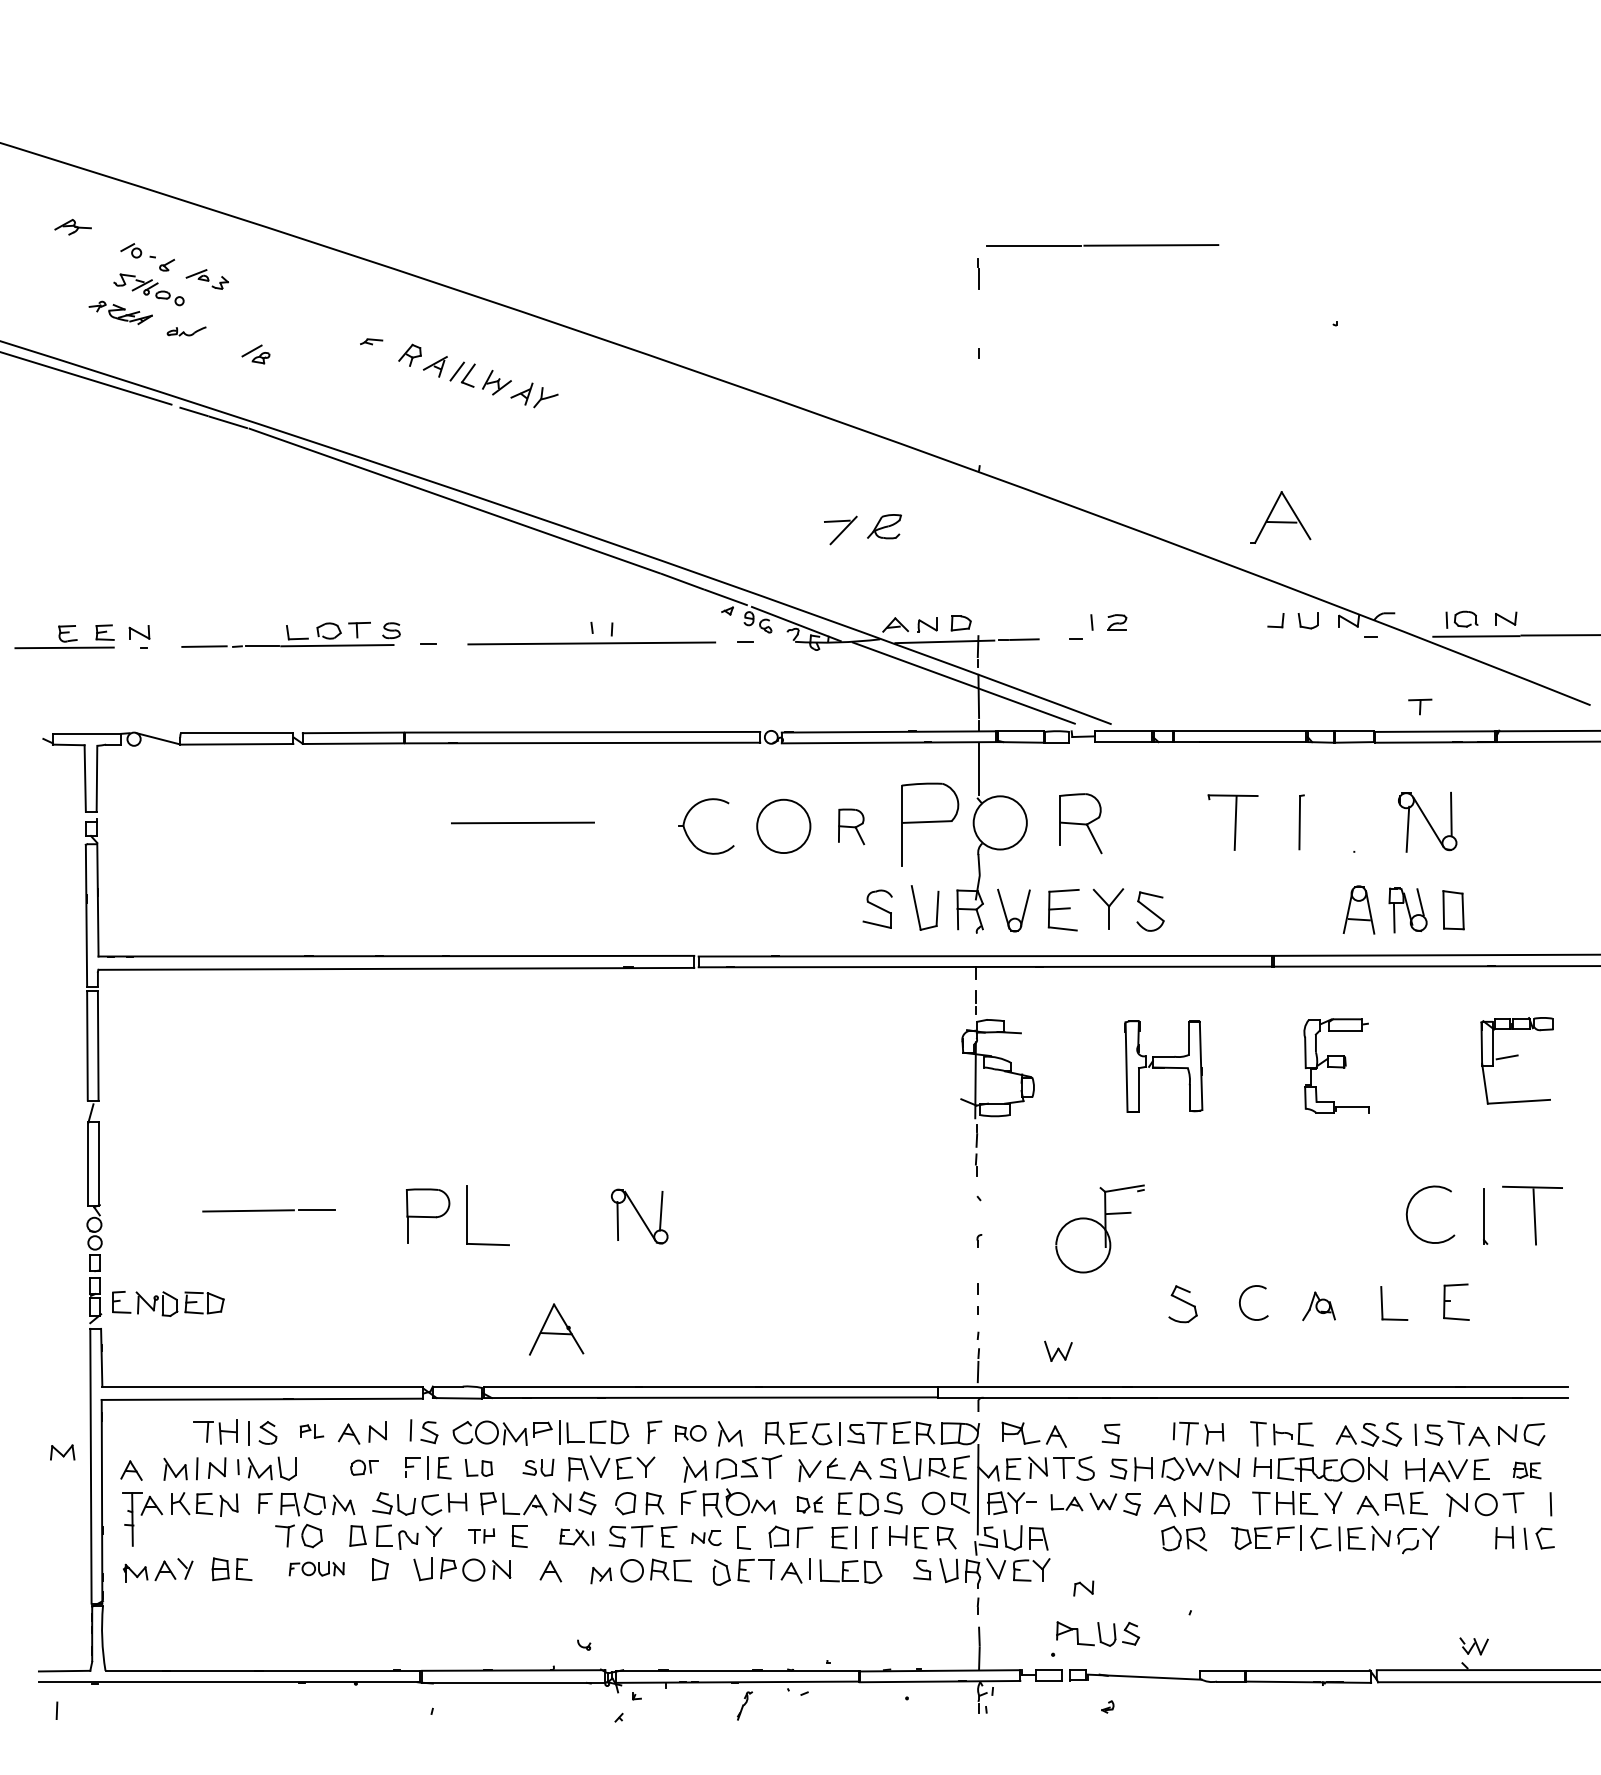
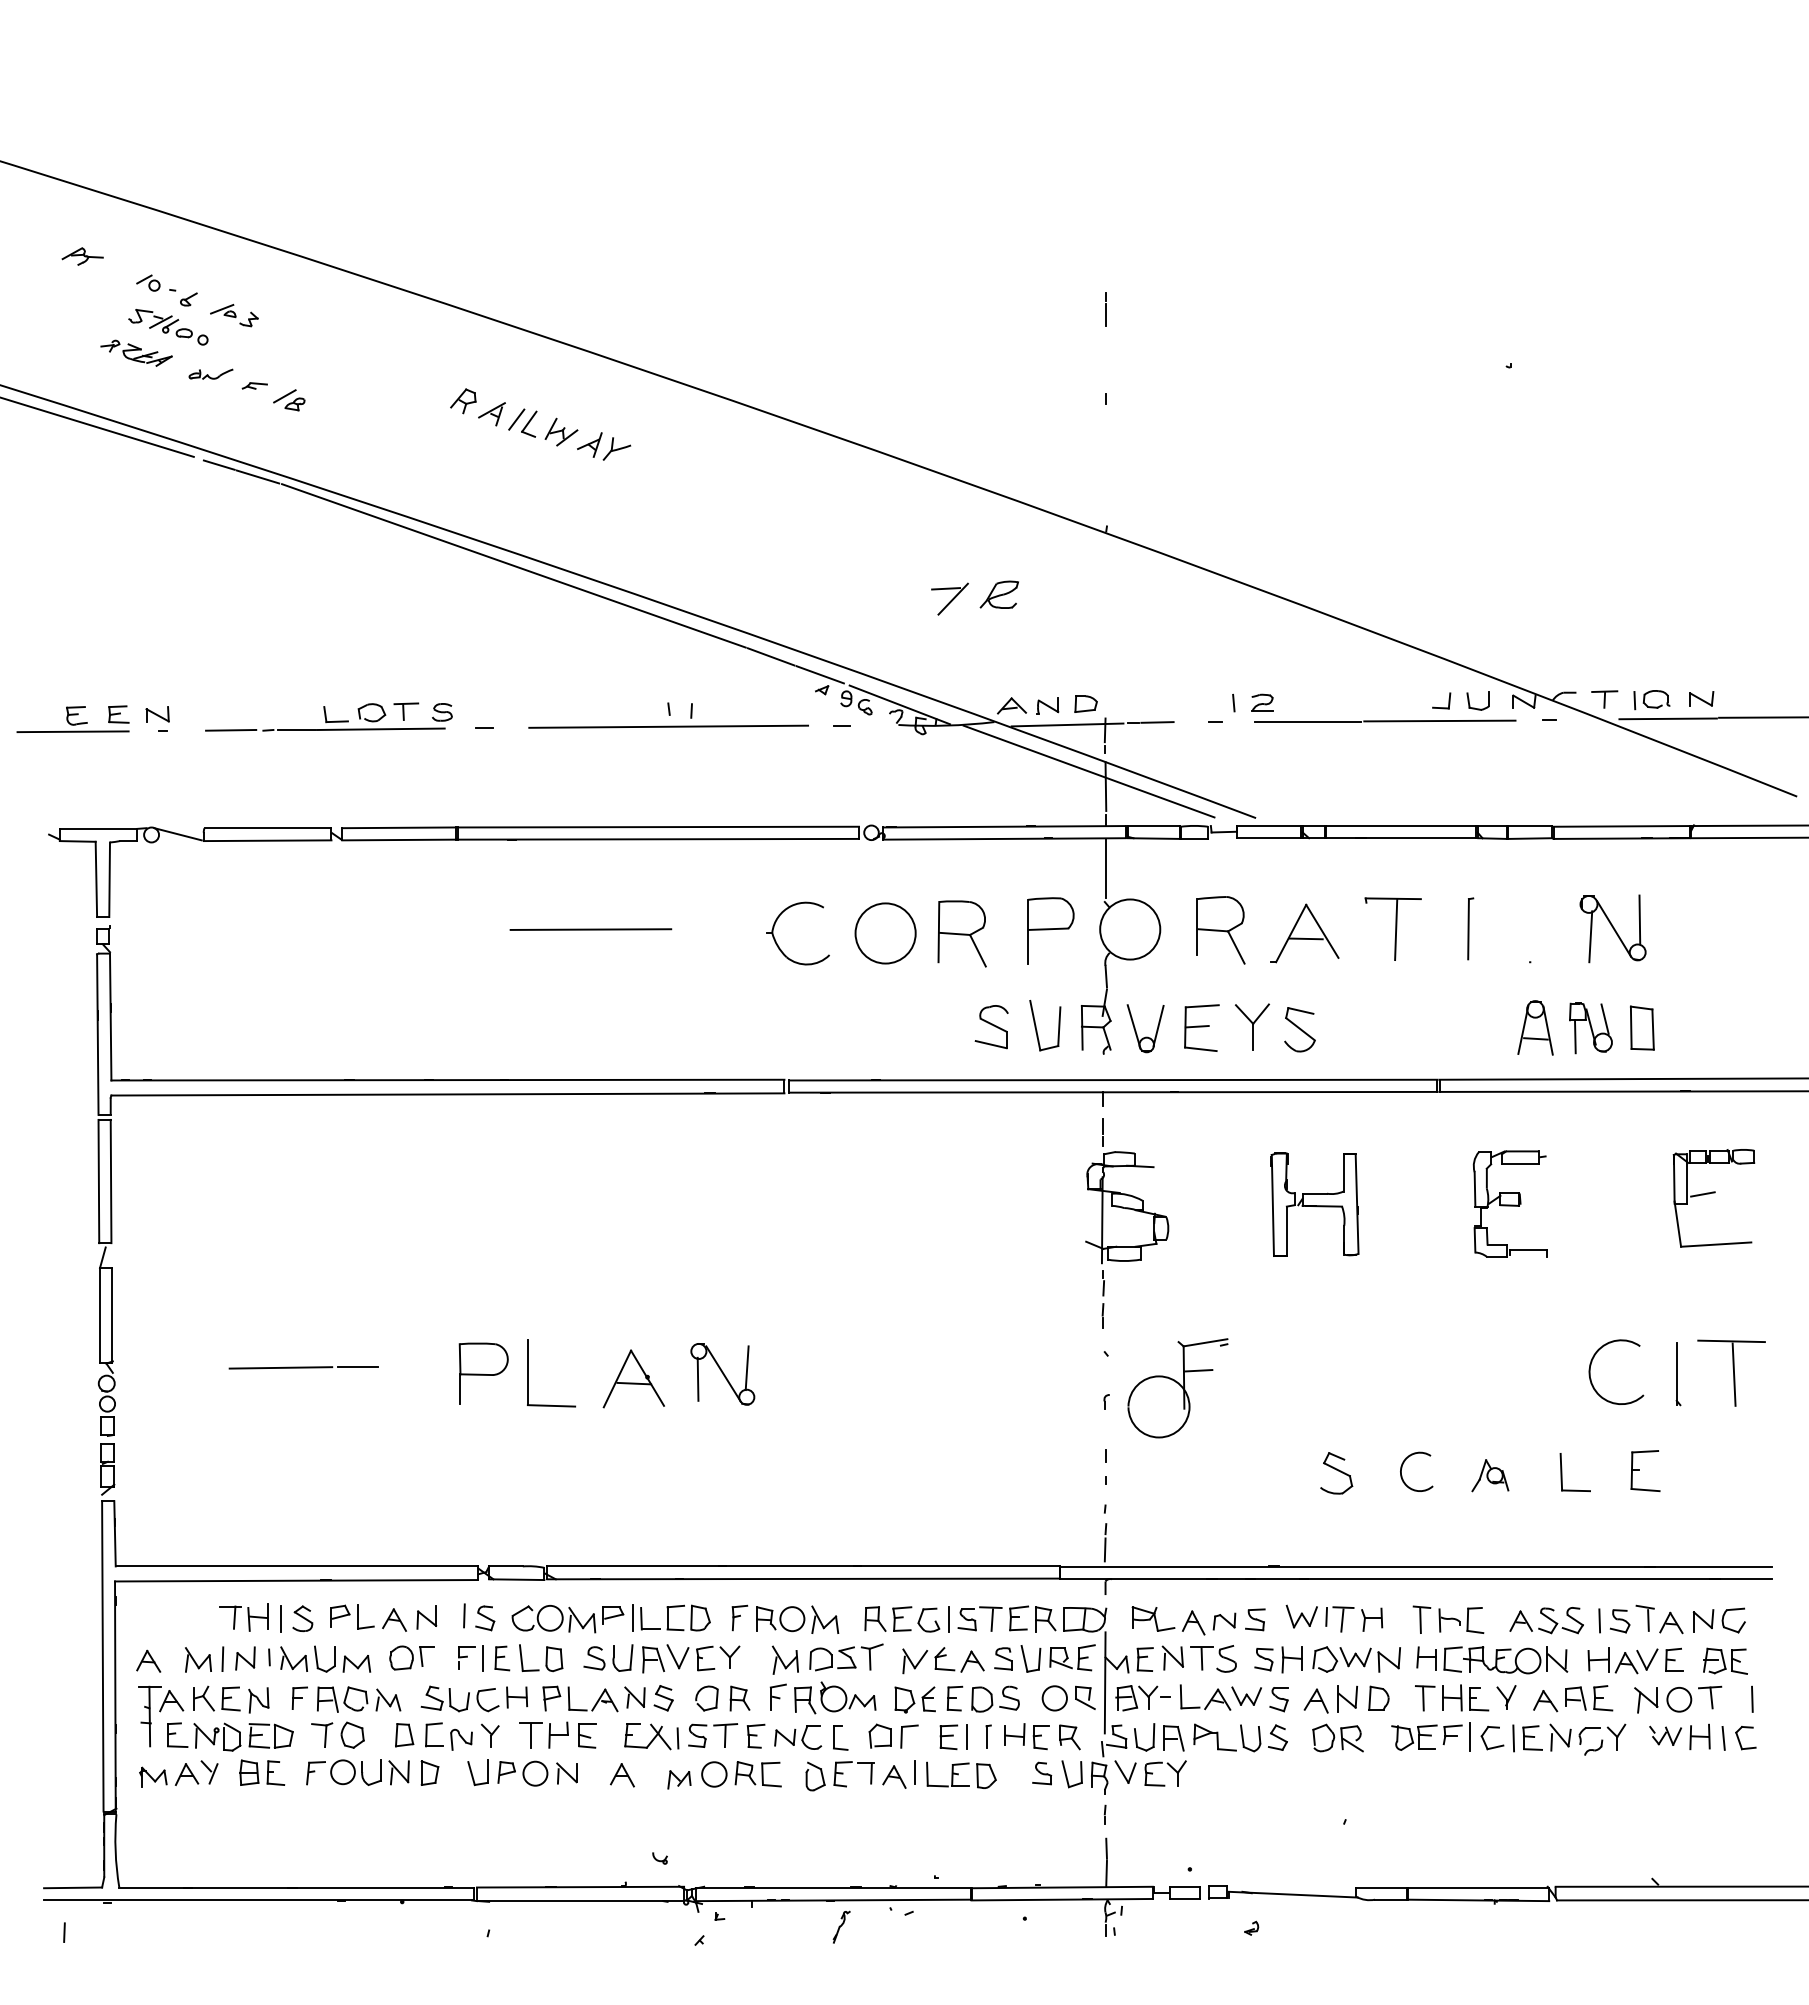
line: (1103, 244) -> (1385, 720), moved
part: (371, 341) -> (254, 385), moved
part: (1280, 517) -> (1304, 933), moved
part: (1420, 706) -> (1604, 699), moved
part: (929, 823) -> (1050, 930), size x0.71
part: (850, 826) -> (961, 933), size x1.67
part: (1099, 1229) -> (1177, 1388), moved
part: (168, 1303) -> (230, 1736), moved
part: (556, 1329) -> (633, 1378), moved
part: (1058, 1351) -> (1301, 1616), moved
part: (311, 1430) -> (352, 1616), size x1.67
part: (690, 1433) -> (780, 1619), size x1.43
part: (62, 1452) -> (356, 1663), moved
part: (364, 1467) -> (411, 1657), size x1.43
part: (538, 1467) -> (608, 1657), size x1.43
part: (479, 1468) -> (541, 1658), size x1.43
part: (1527, 1469) -> (1725, 1660), size x1.43
part: (1066, 1502) -> (1205, 1697), size x1.43
part: (809, 1504) -> (914, 1699), size x1.43
part: (480, 1535) -> (543, 1734), size x1.67
part: (576, 1537) -> (651, 1736), size x1.43
part: (706, 1538) -> (798, 1737), size x1.43
part: (316, 1569) -> (357, 1772), size x1.67
part: (1083, 1588) -> (1224, 1621), moved
part: (1097, 1633) -> (1240, 1737), moved
part: (1474, 1646) -> (1665, 1735), moved

